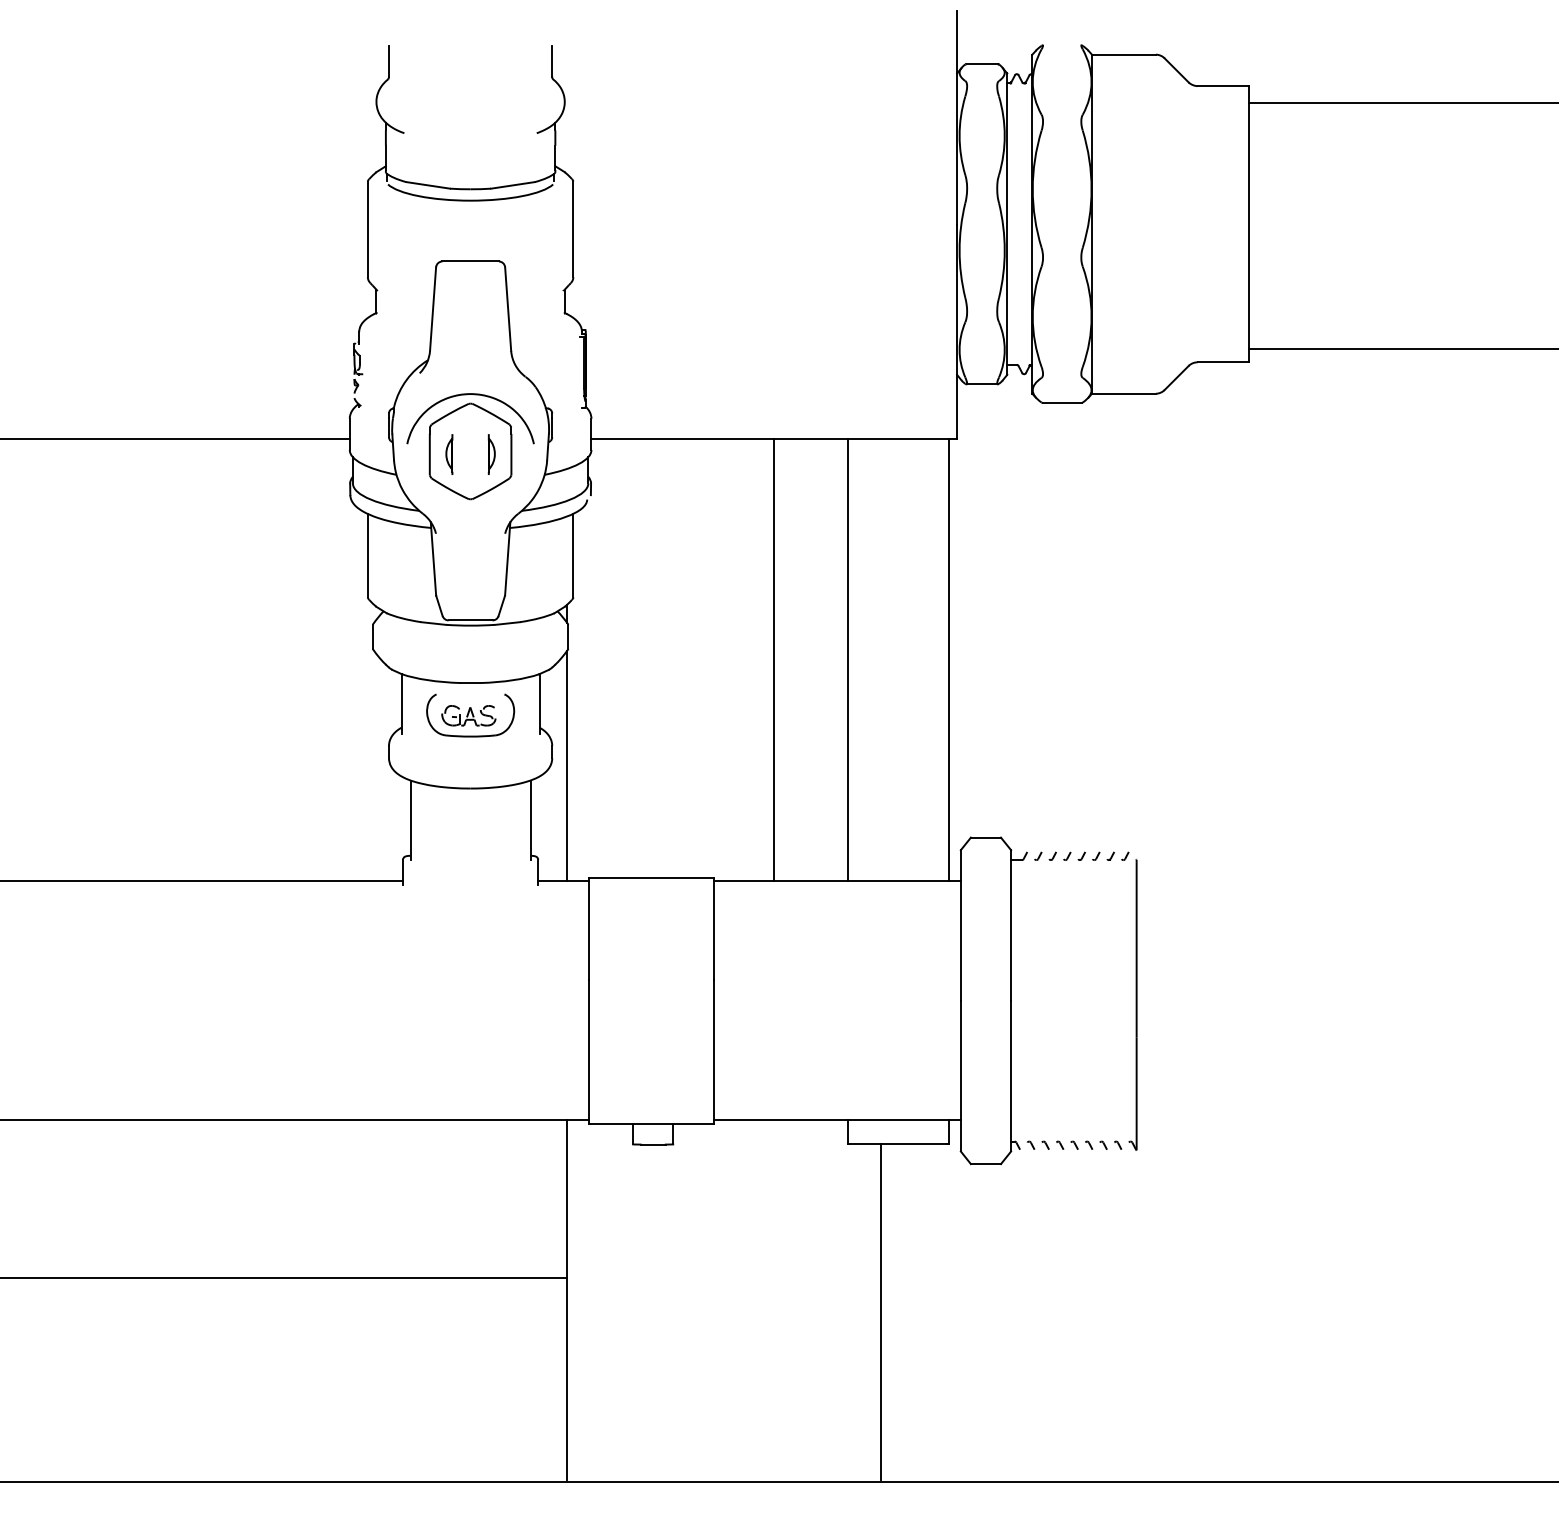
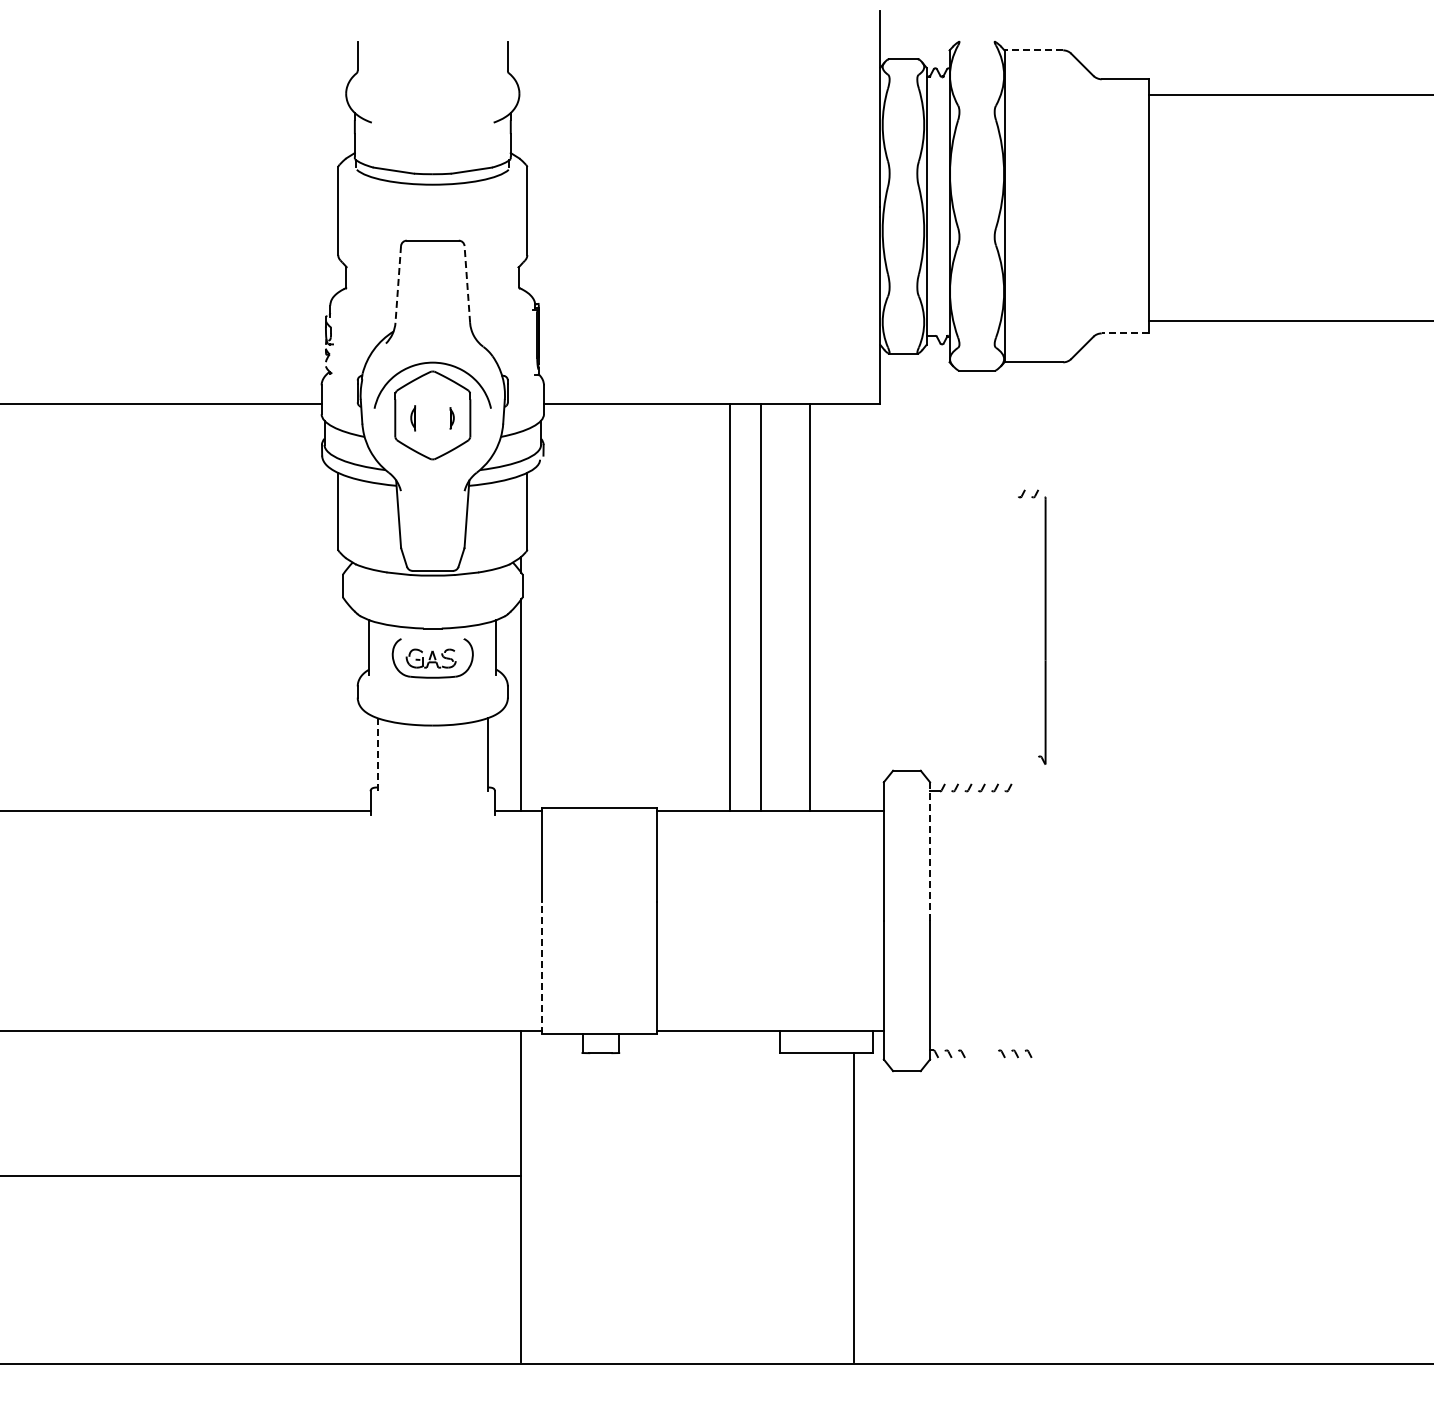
line: (1123, 54) -> (1033, 50), solid -> dashed
line: (433, 309) -> (398, 284), solid -> dashed
line: (508, 309) -> (467, 284), solid -> dashed
line: (1223, 362) -> (1125, 333), solid -> dashed
part: (448, 454) -> (412, 418), size x0.7
part: (490, 454) -> (451, 418), size x0.6
line: (774, 659) -> (761, 606), moved
line: (848, 659) -> (730, 606), moved
line: (948, 659) -> (809, 606), moved
line: (410, 819) -> (377, 754), solid -> dashed
line: (1011, 925) -> (930, 851), solid -> dashed
part: (1135, 1000) -> (1044, 626), moved
line: (588, 1051) -> (541, 967), solid -> dashed
part: (1066, 1144) -> (981, 1053), removed
line: (881, 1312) -> (854, 1207), moved

